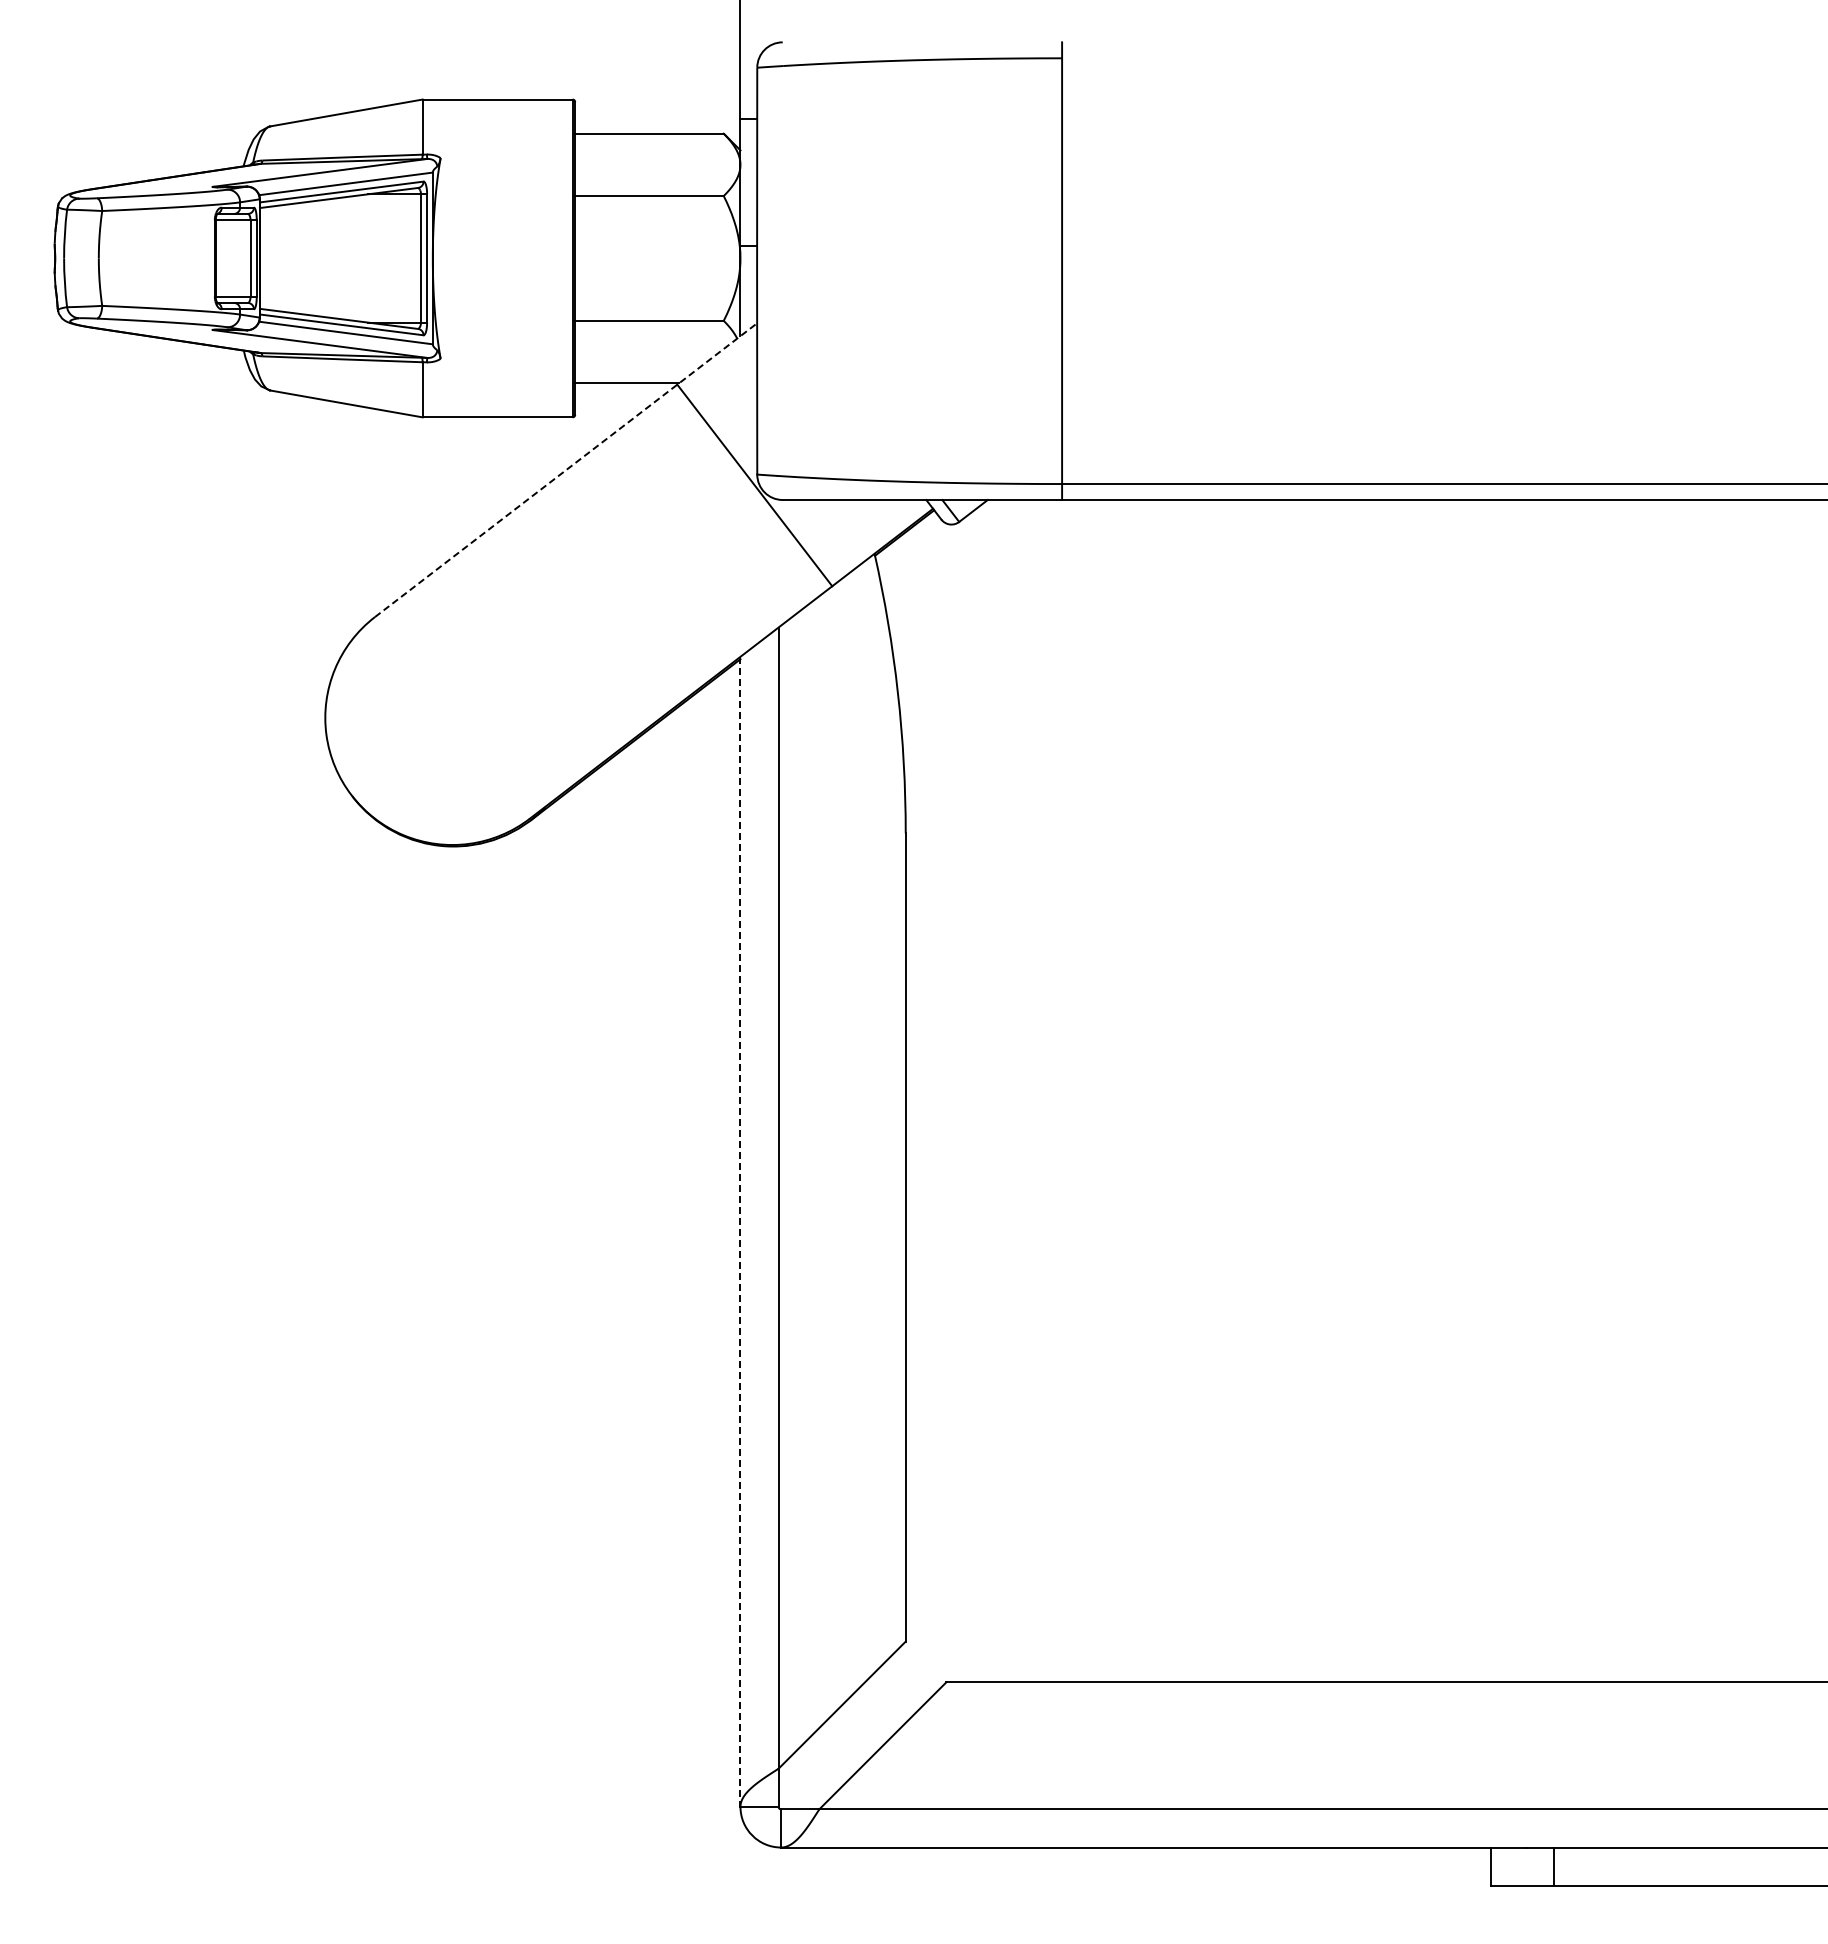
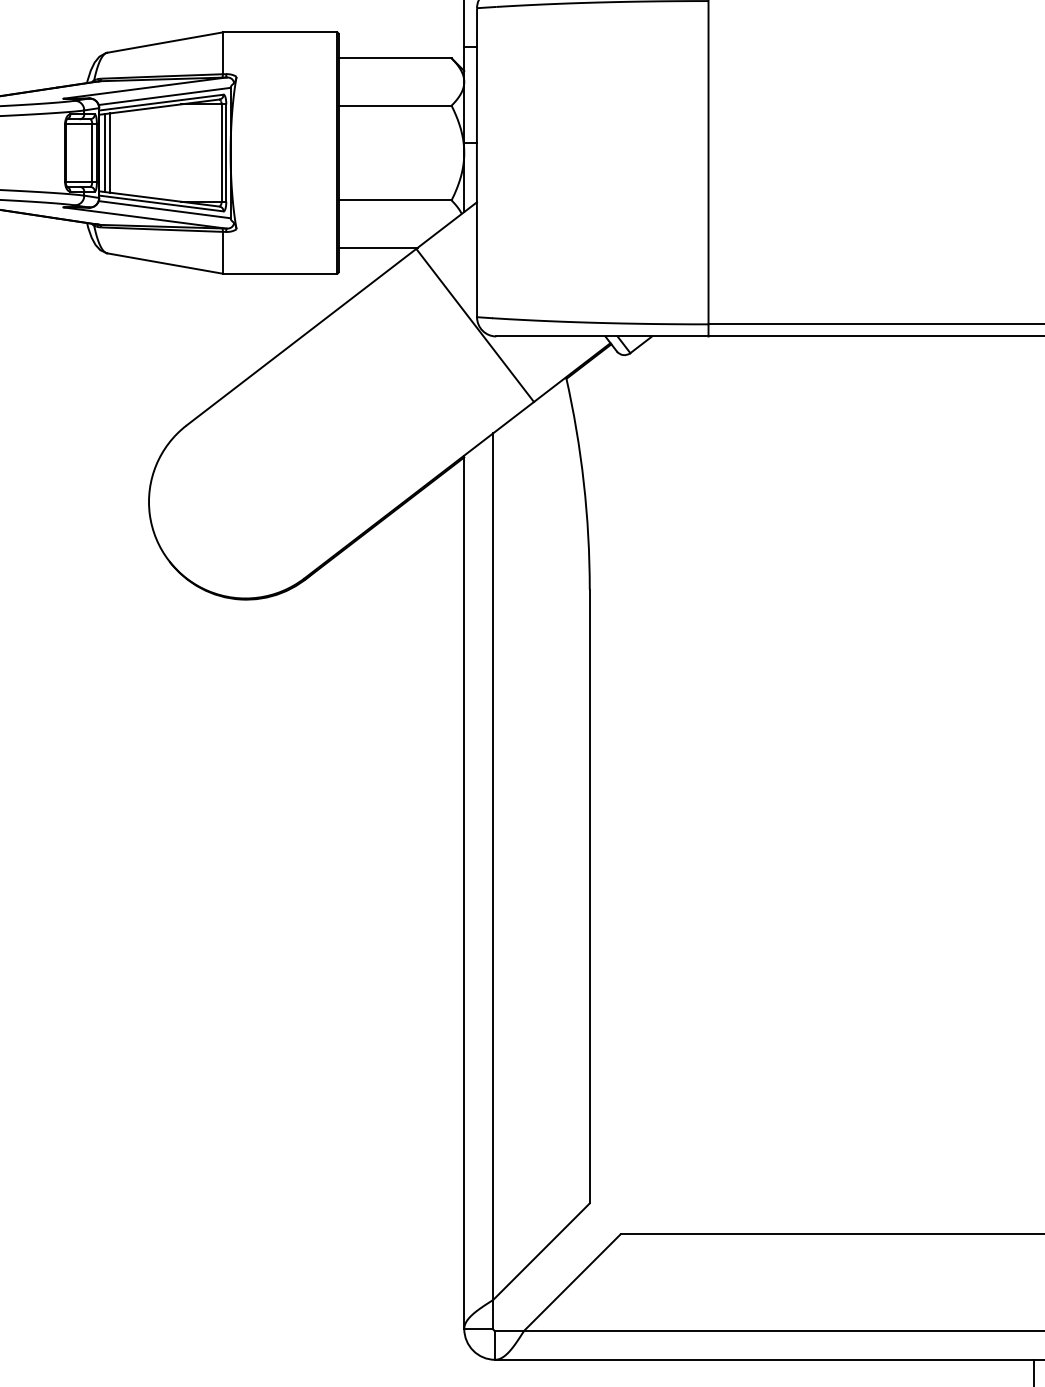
line: (267, 258) -> (105, 153), added
line: (273, 258) -> (109, 153), added
line: (566, 469) -> (332, 313), dashed -> solid
line: (740, 1232) -> (464, 892), dashed -> solid

